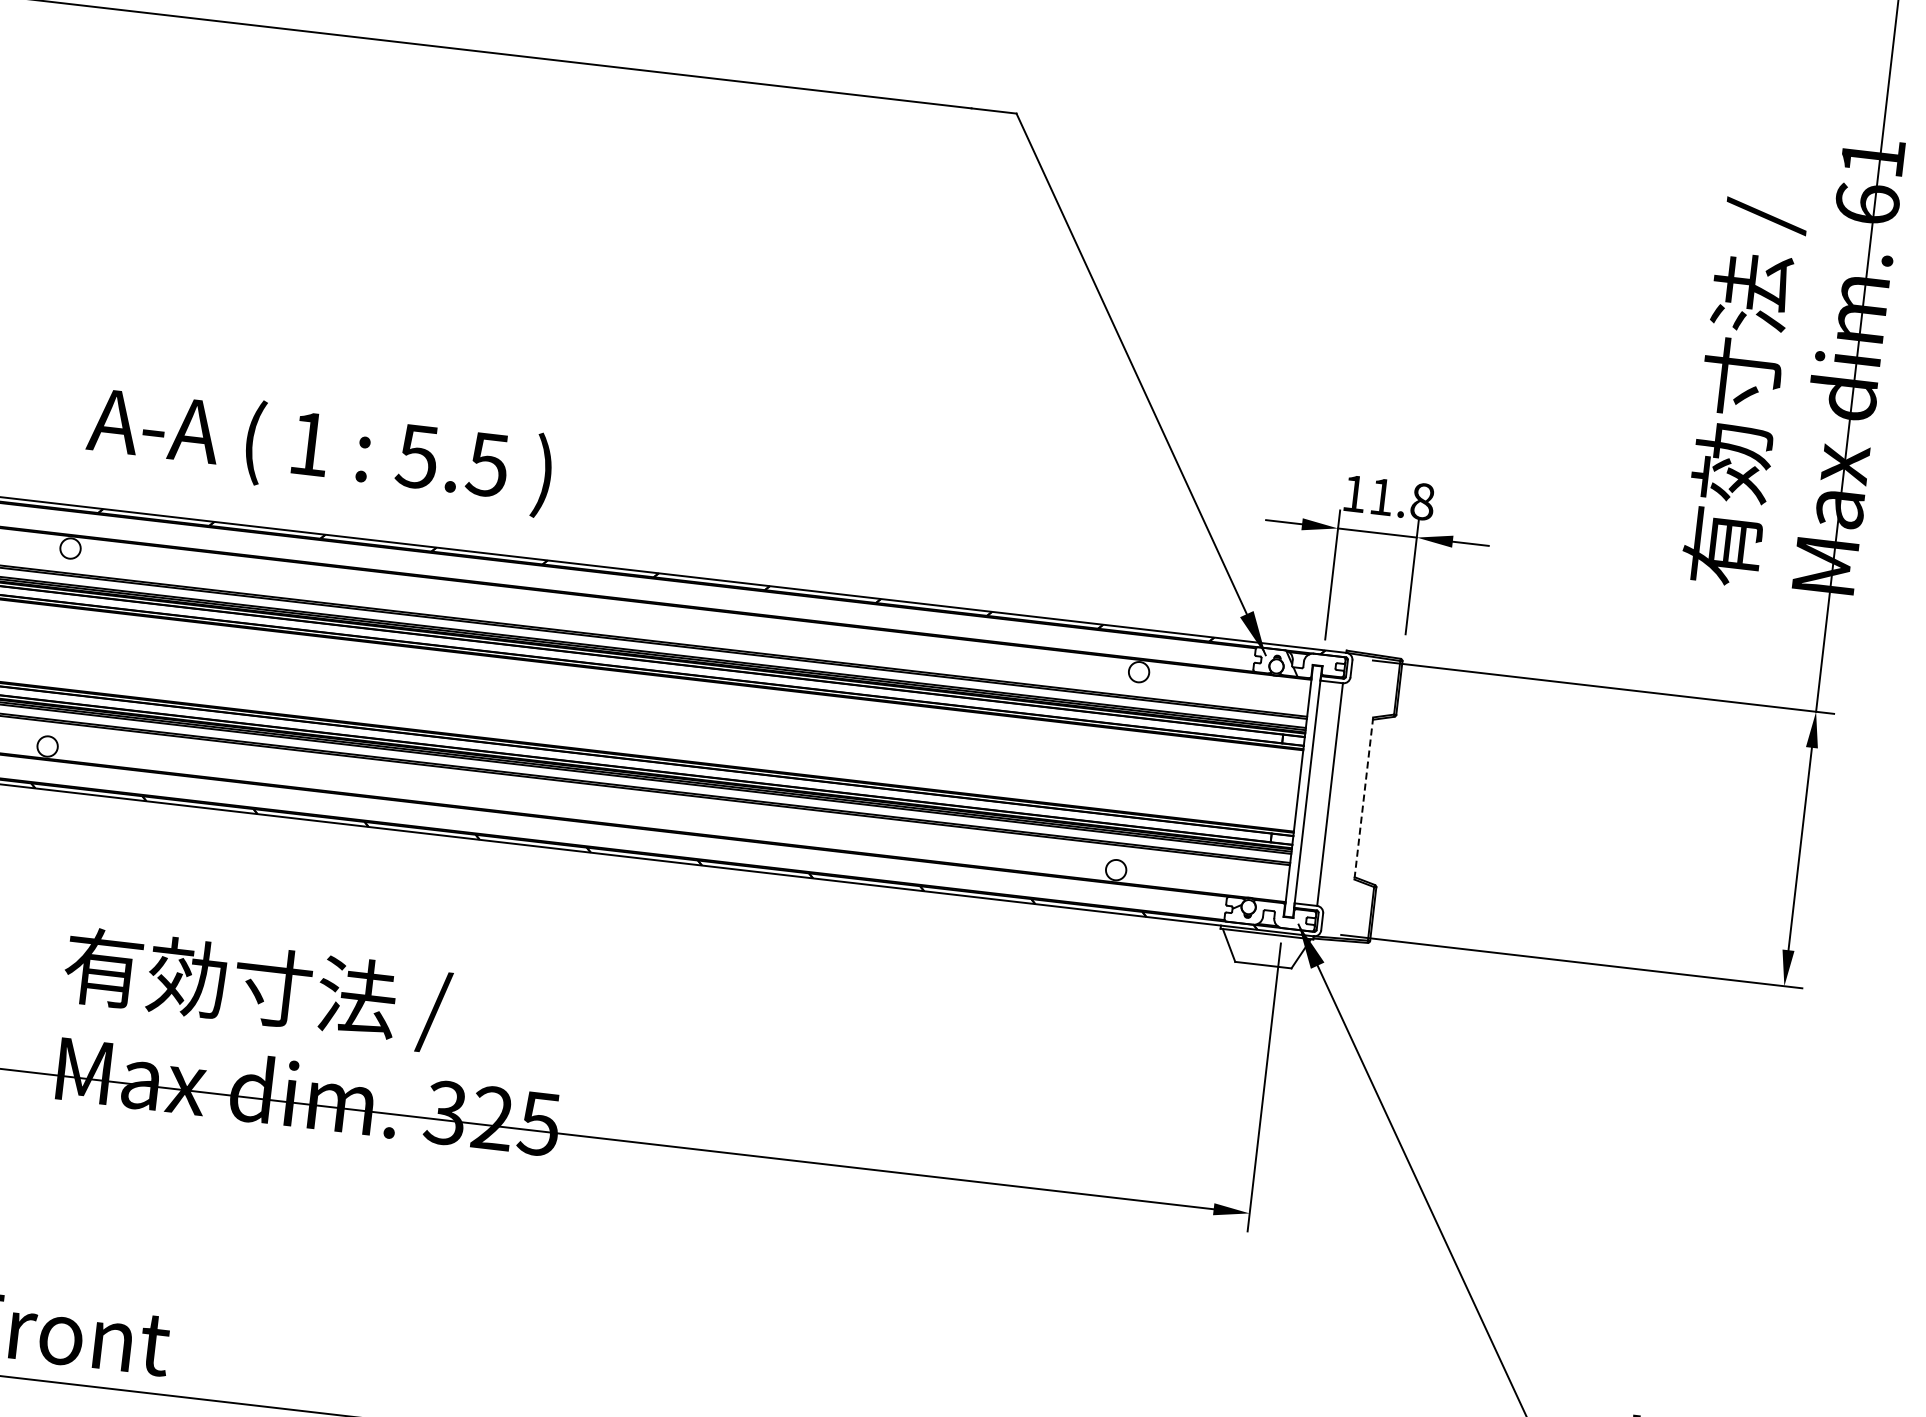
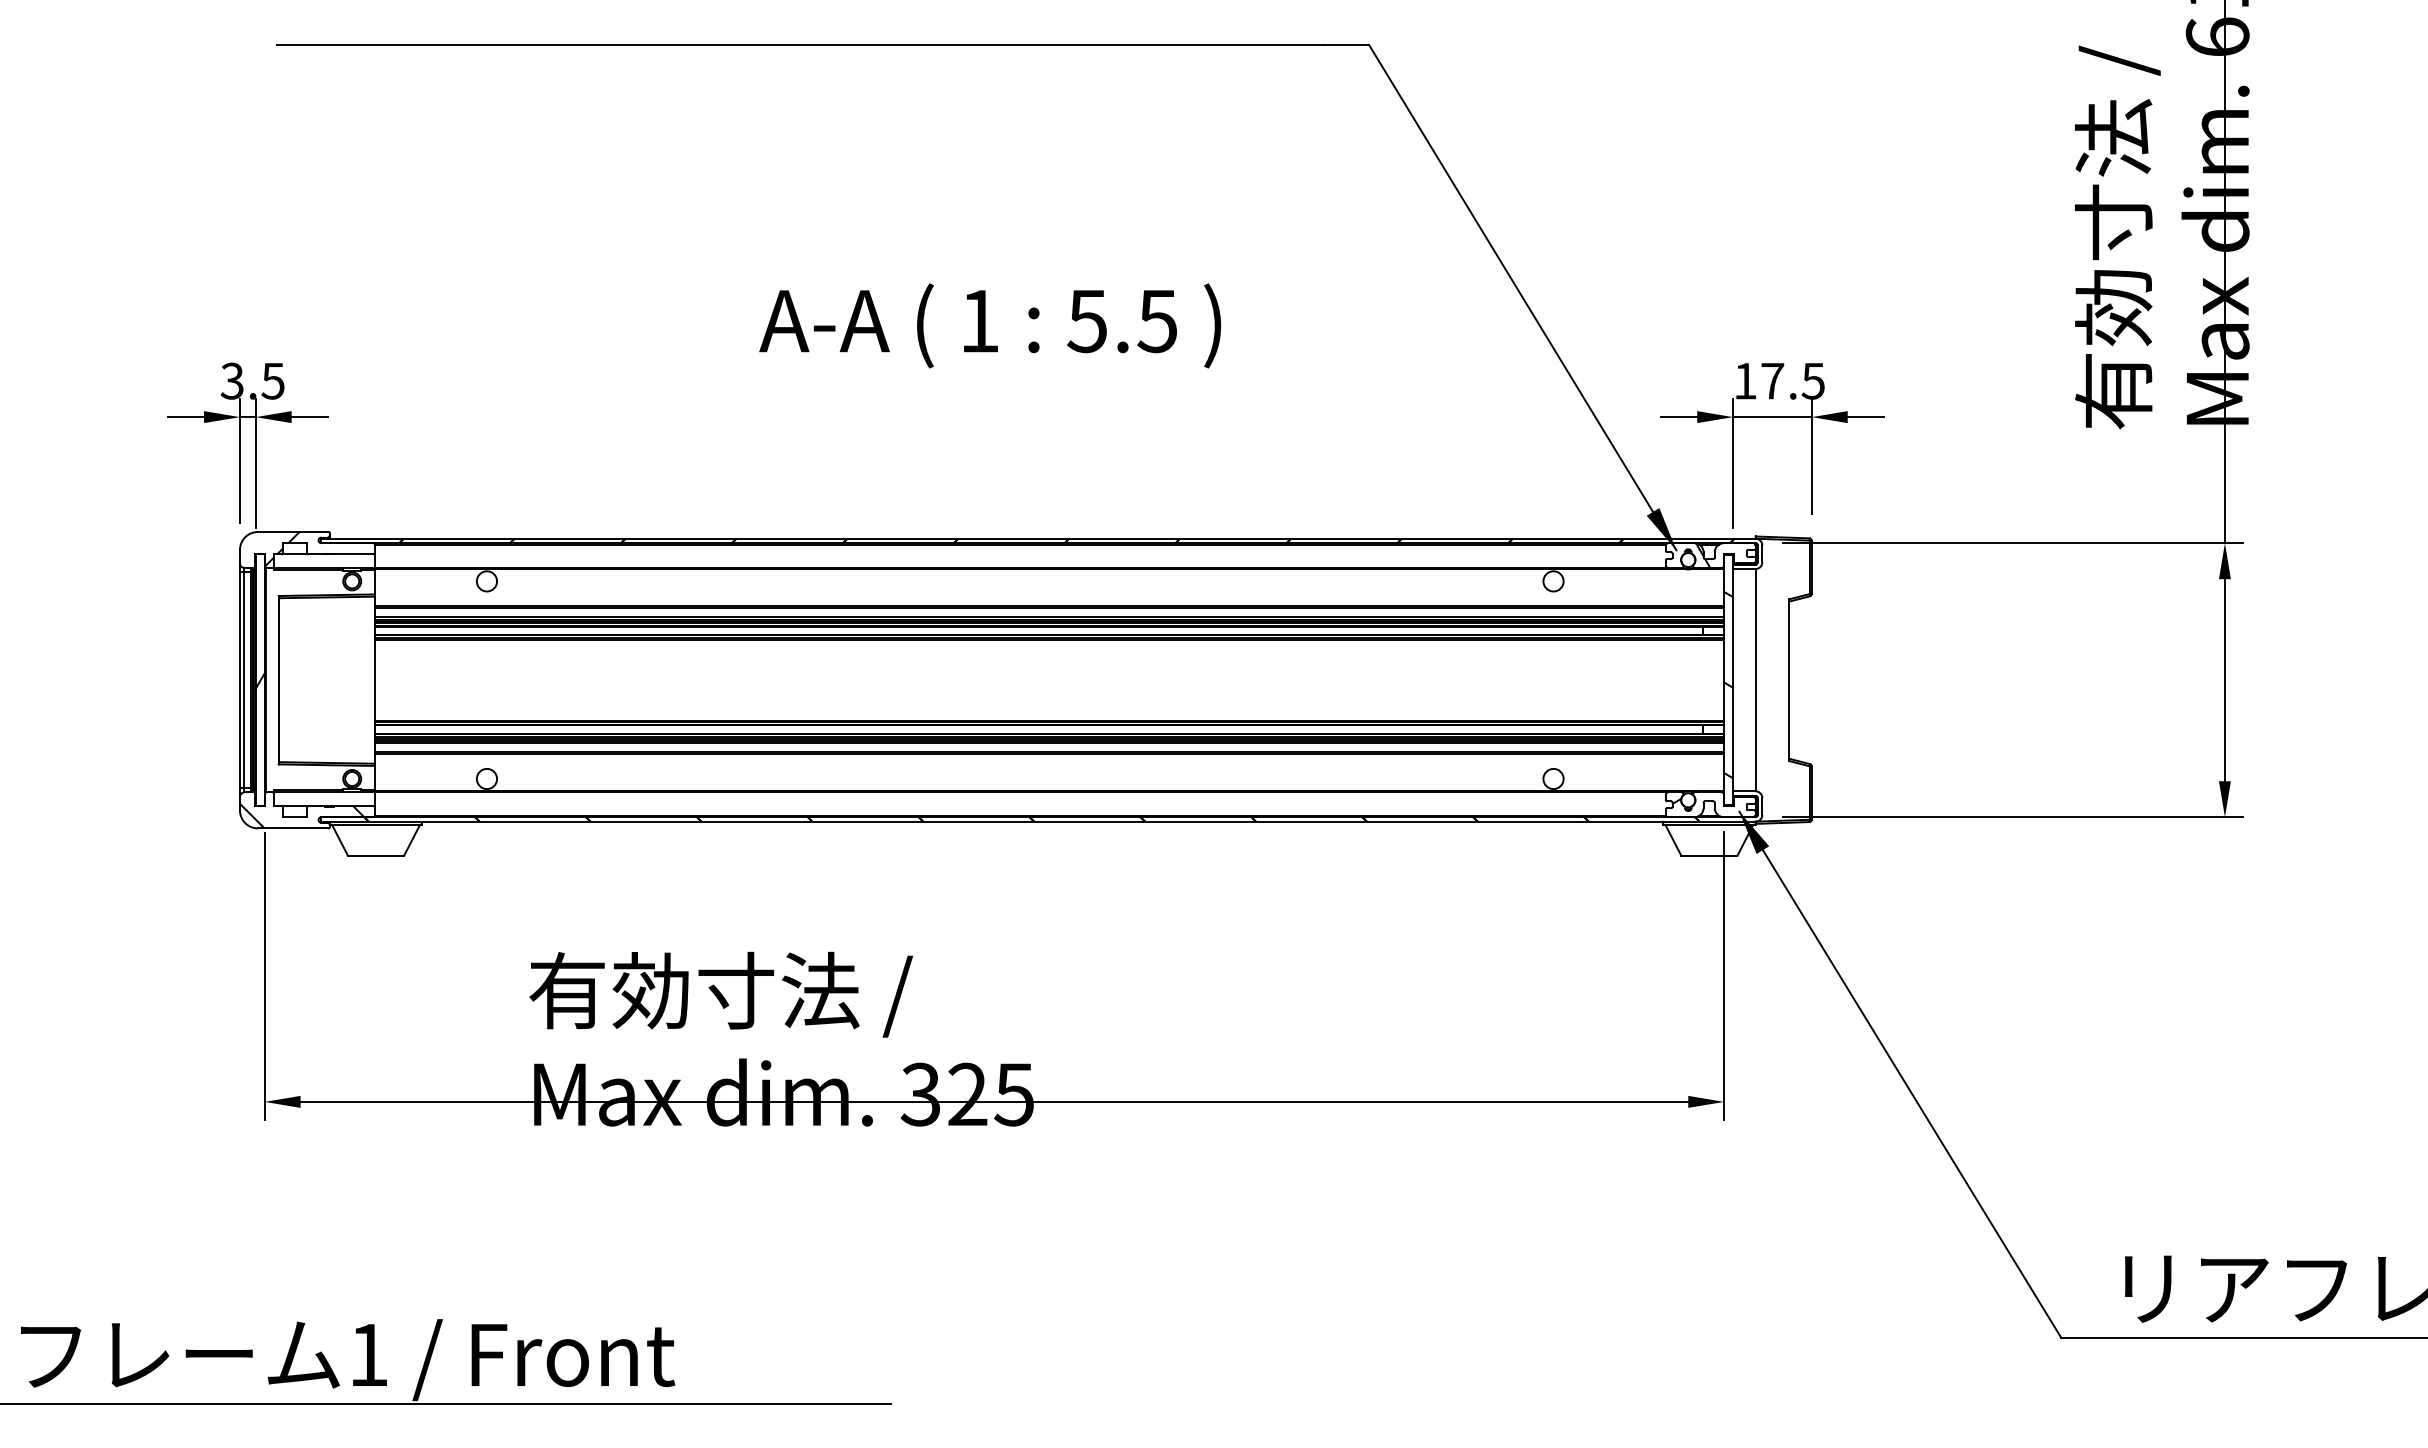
text: (319, 449) -> (989, 325), moved
text: (1401, 498) -> (1792, 380), 11.8 -> 17.5
hatch: (1302, 796) -> (1728, 685), added
line: (1363, 798) -> (1789, 680), dashed -> solid

